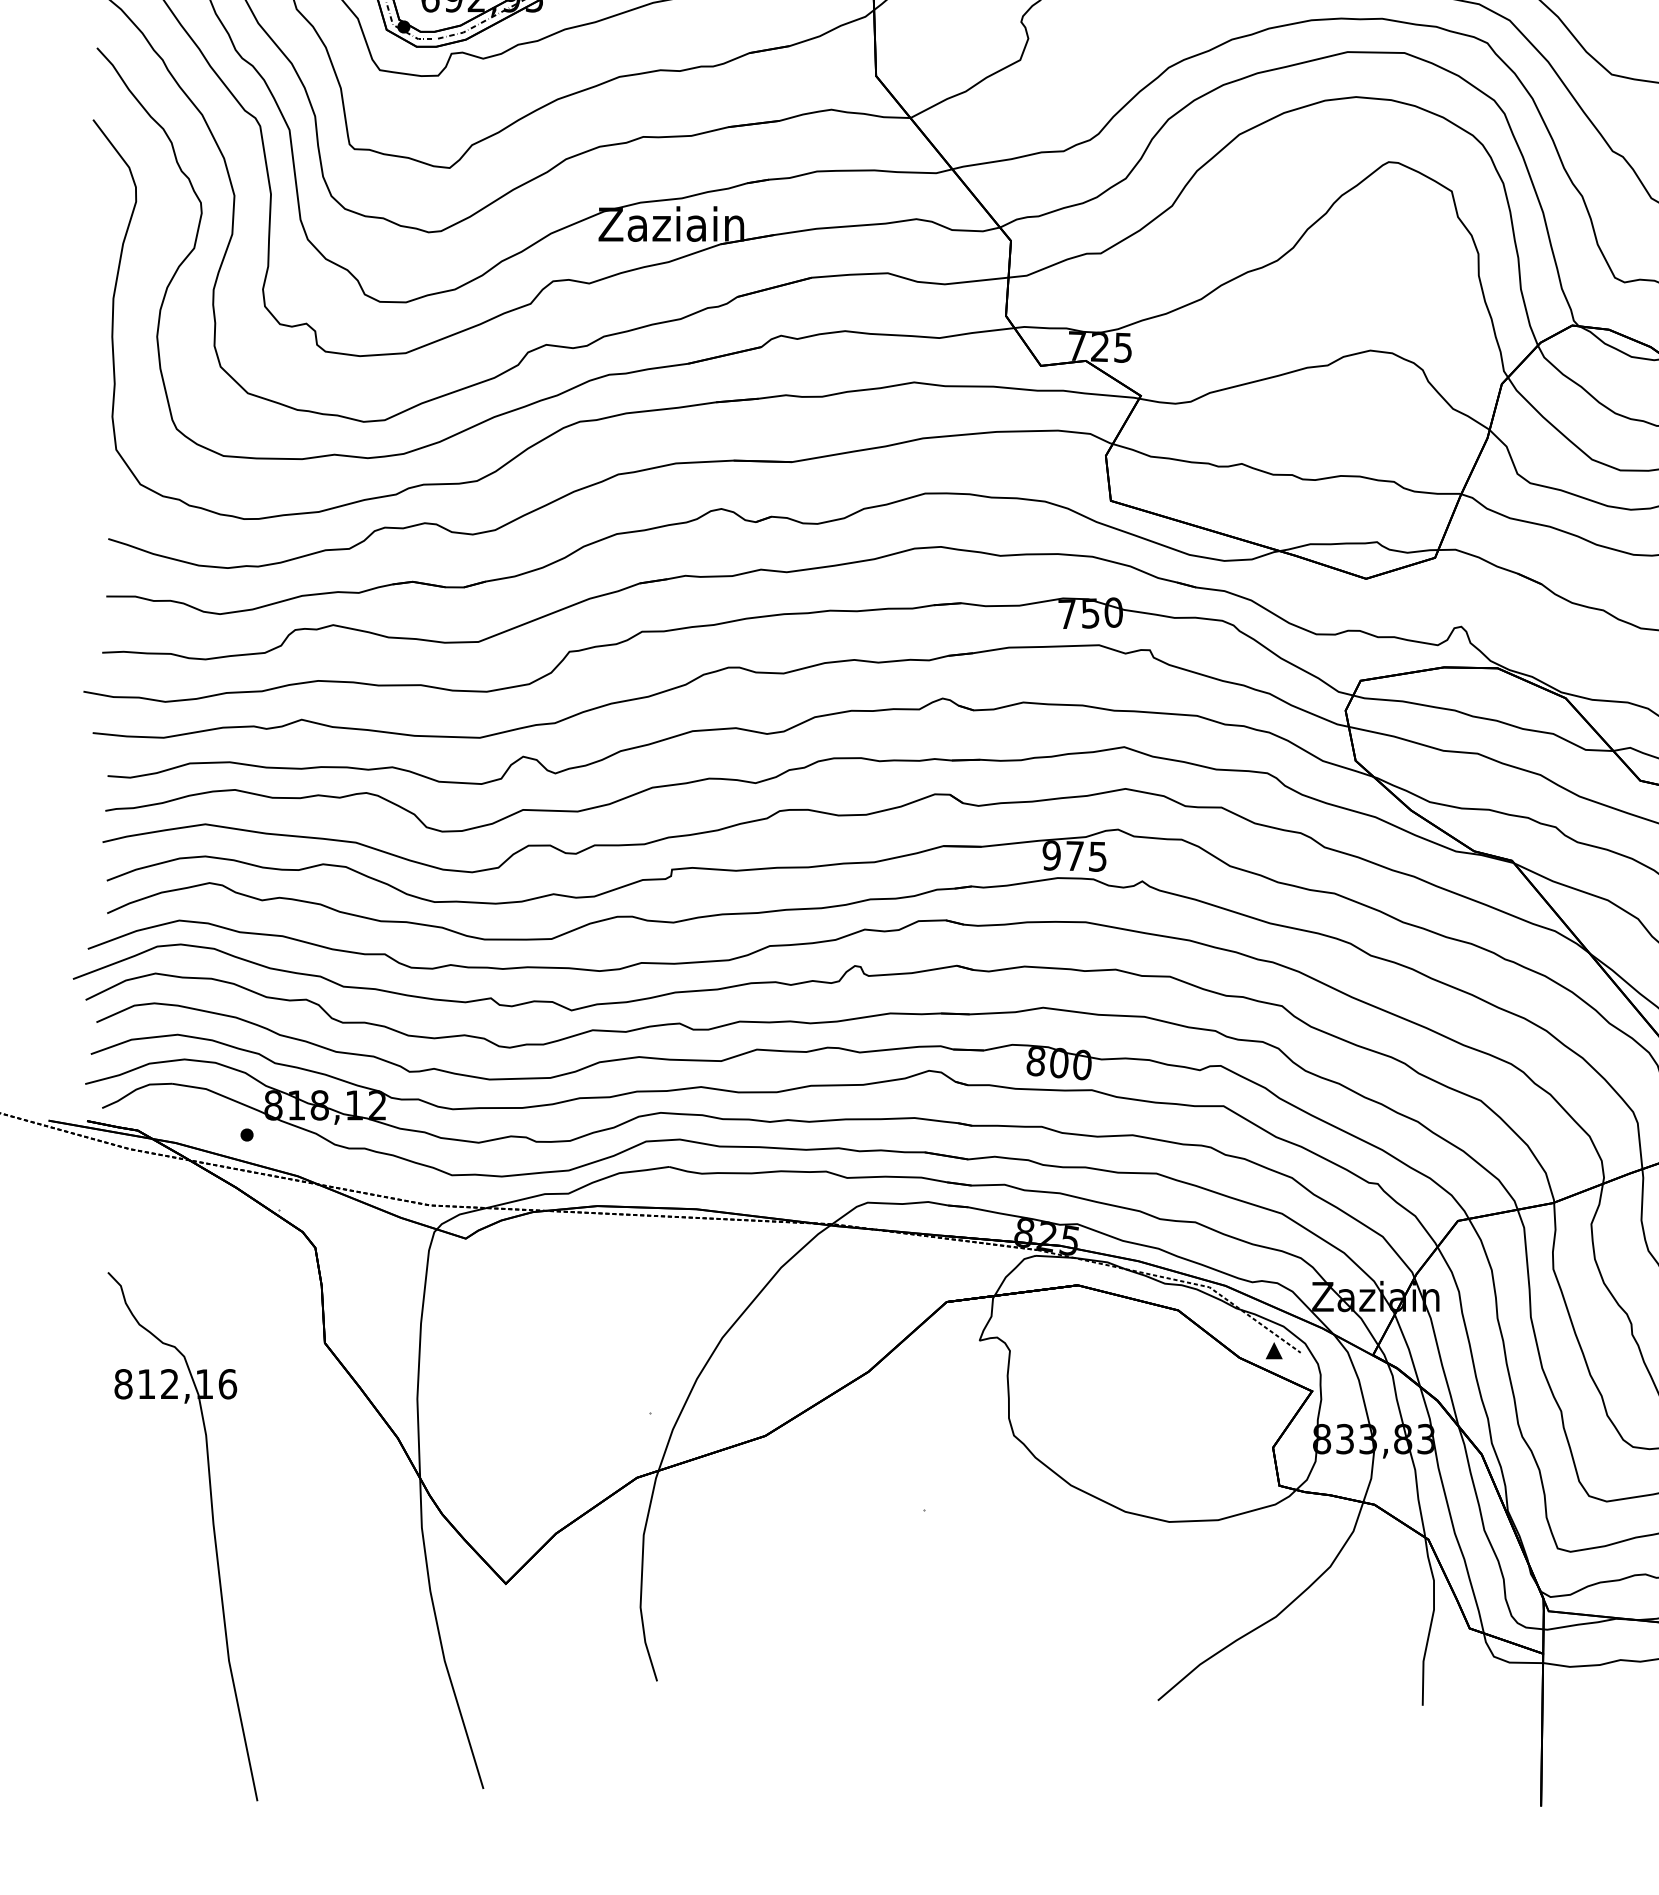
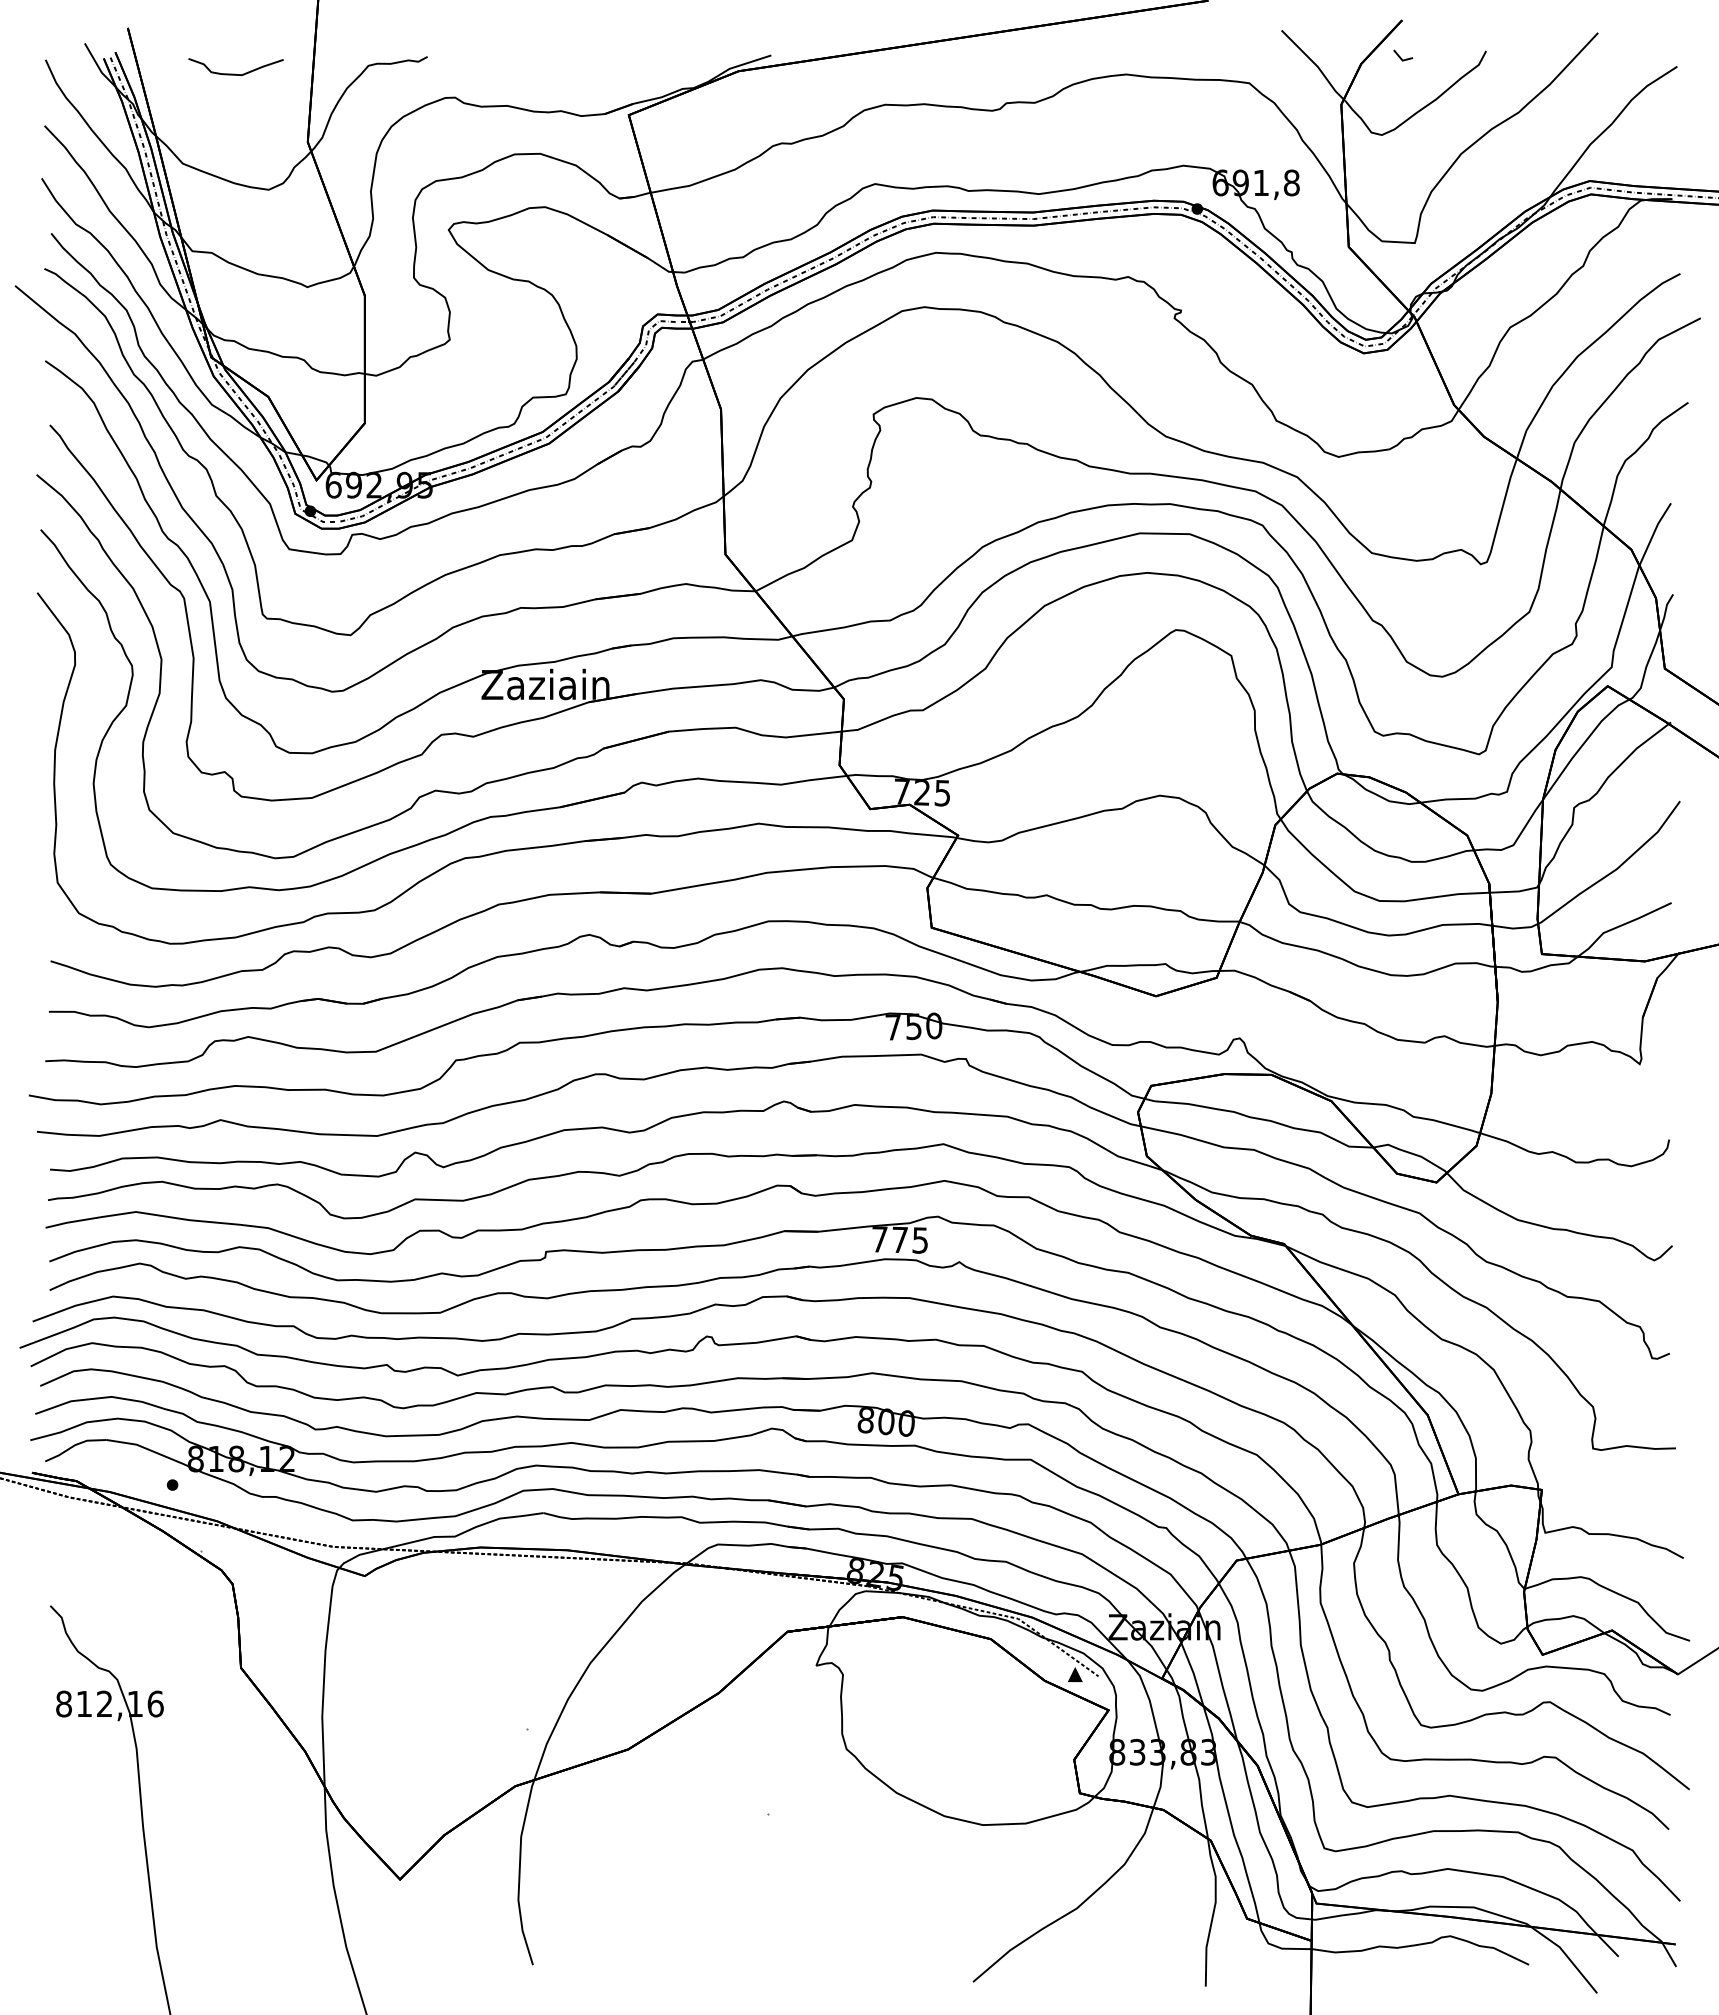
text: (1051, 855) -> (879, 1239), 975 -> 775

